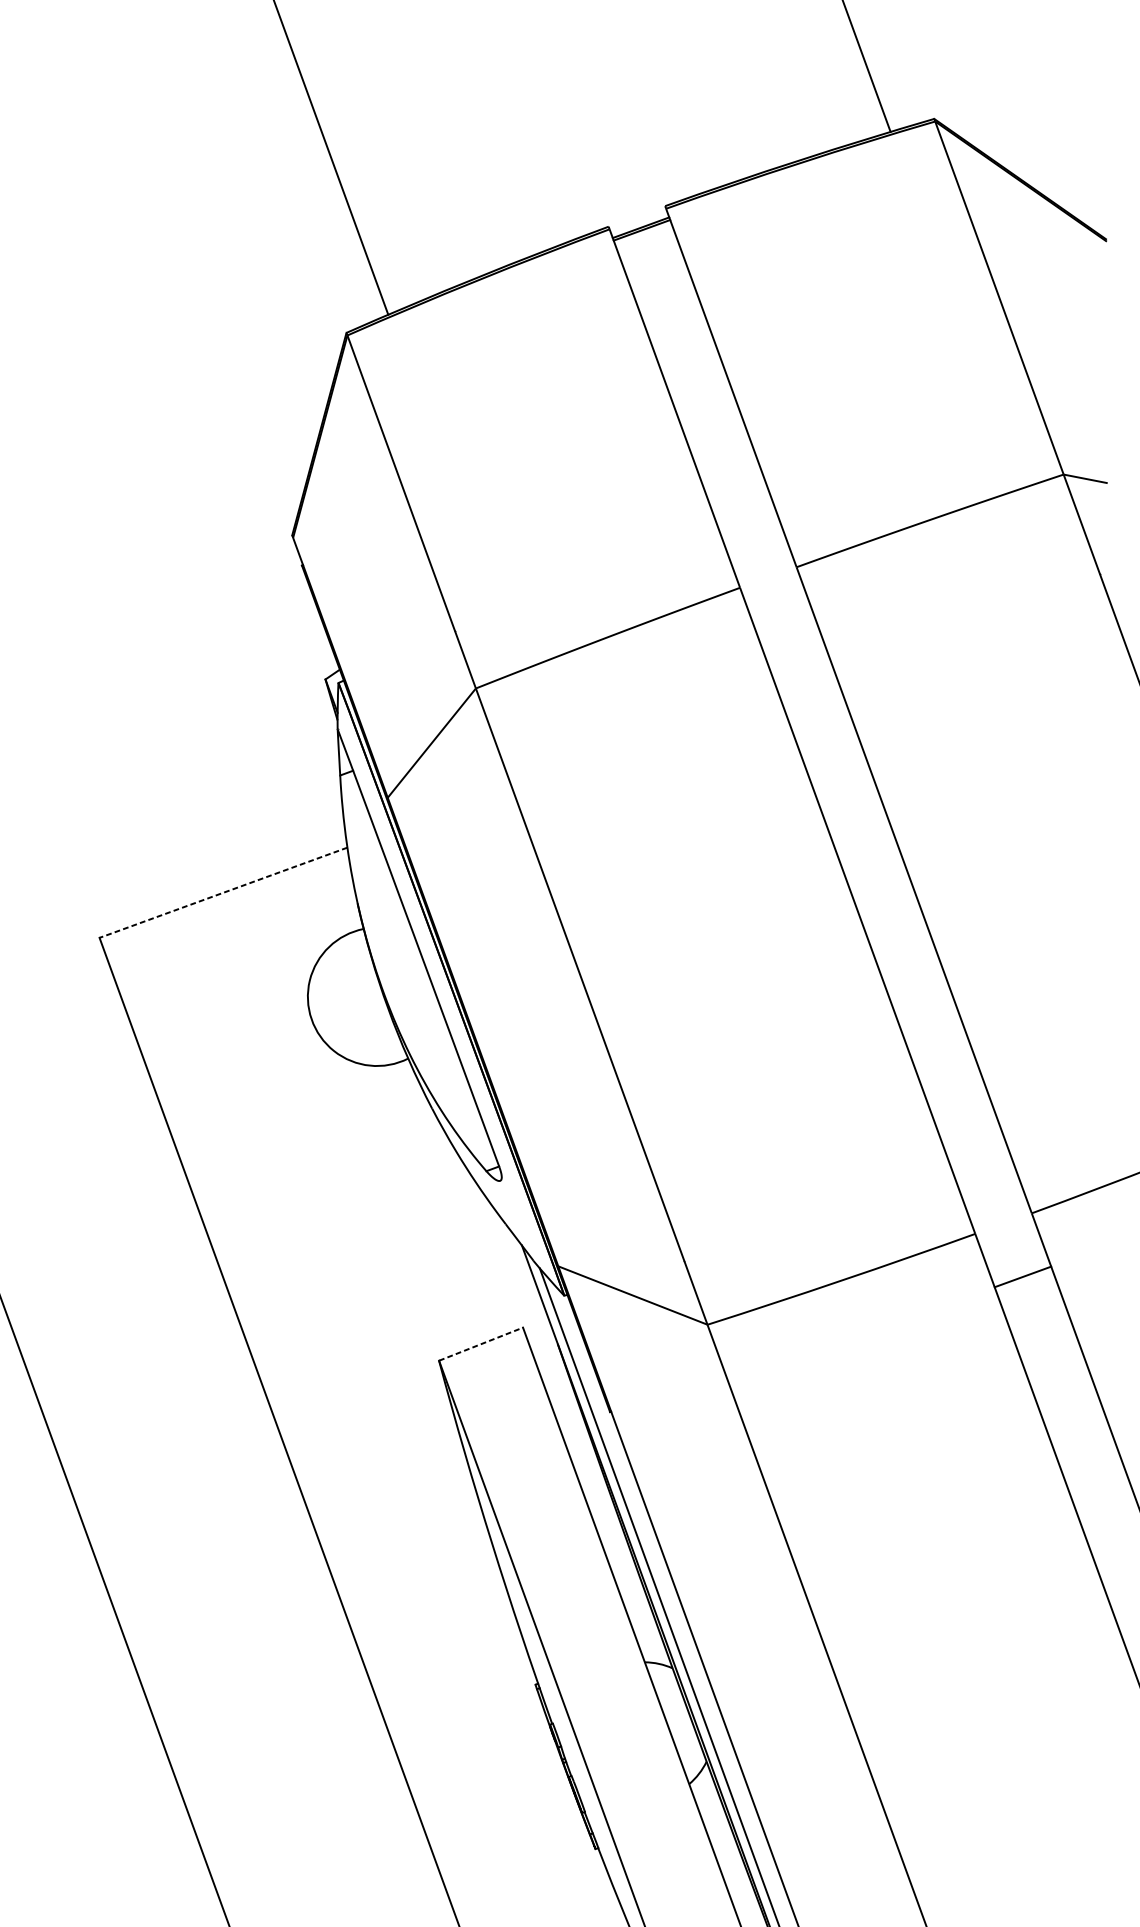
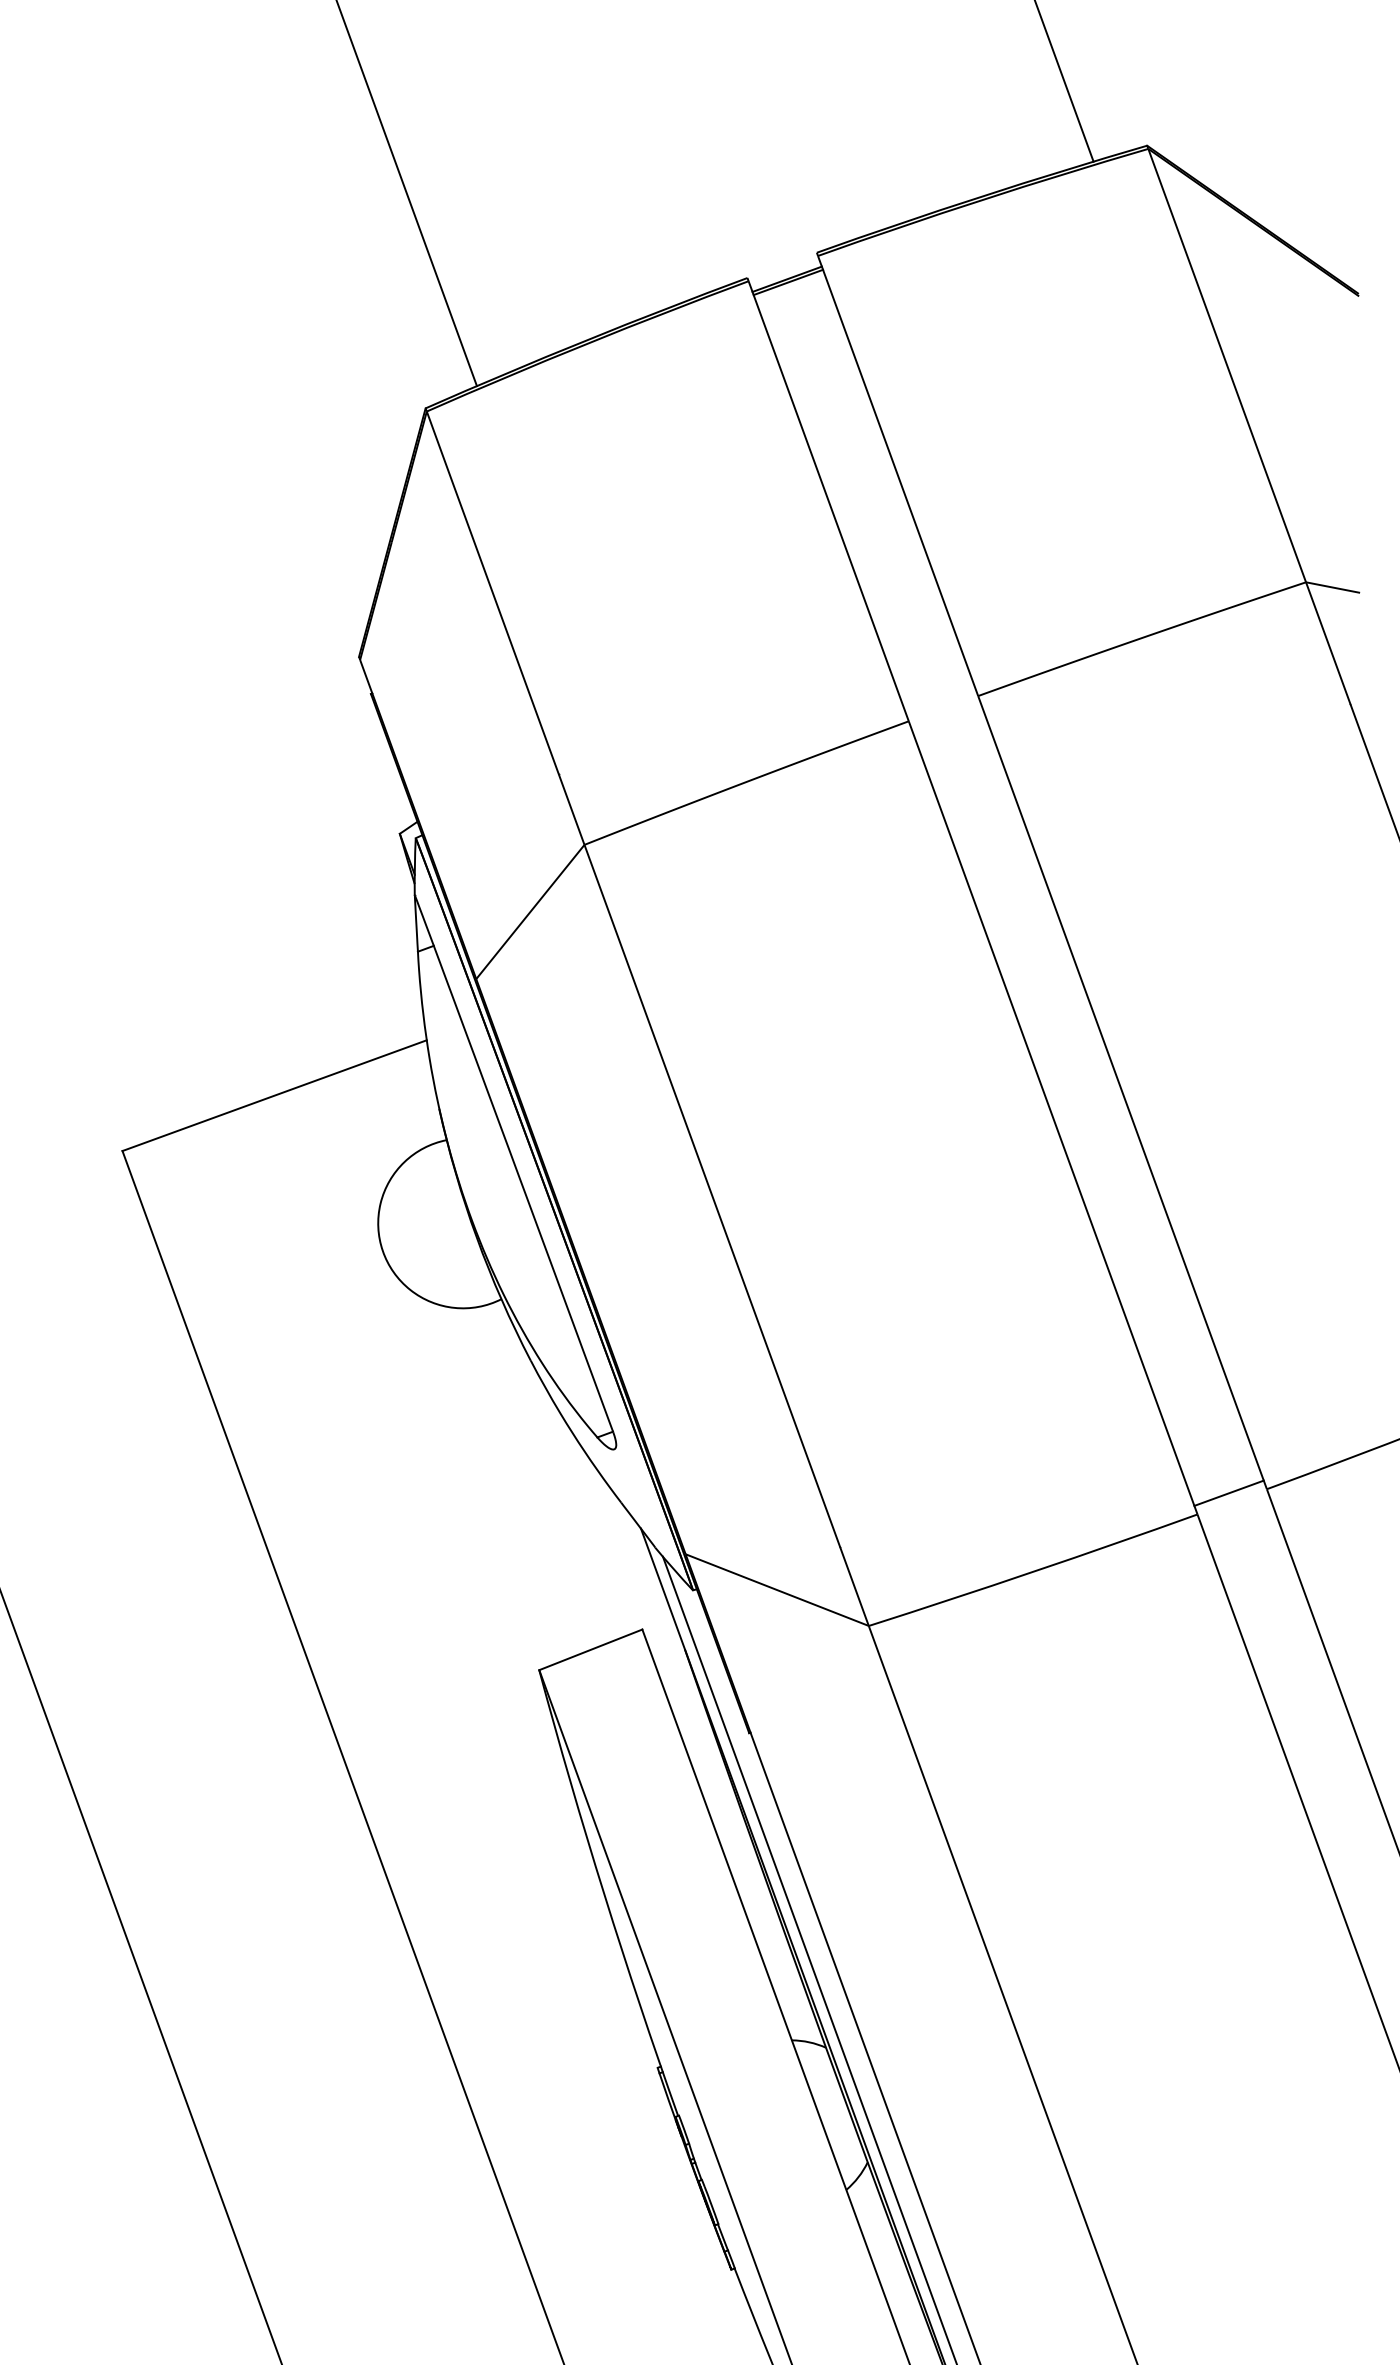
line: (223, 892) -> (274, 1095), dashed -> solid
line: (1022, 1276) -> (1228, 1492), moved
line: (481, 1343) -> (591, 1649), dashed -> solid

